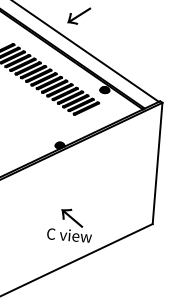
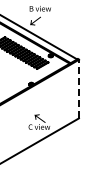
line: (156, 162) -> (78, 88), solid -> dashed

